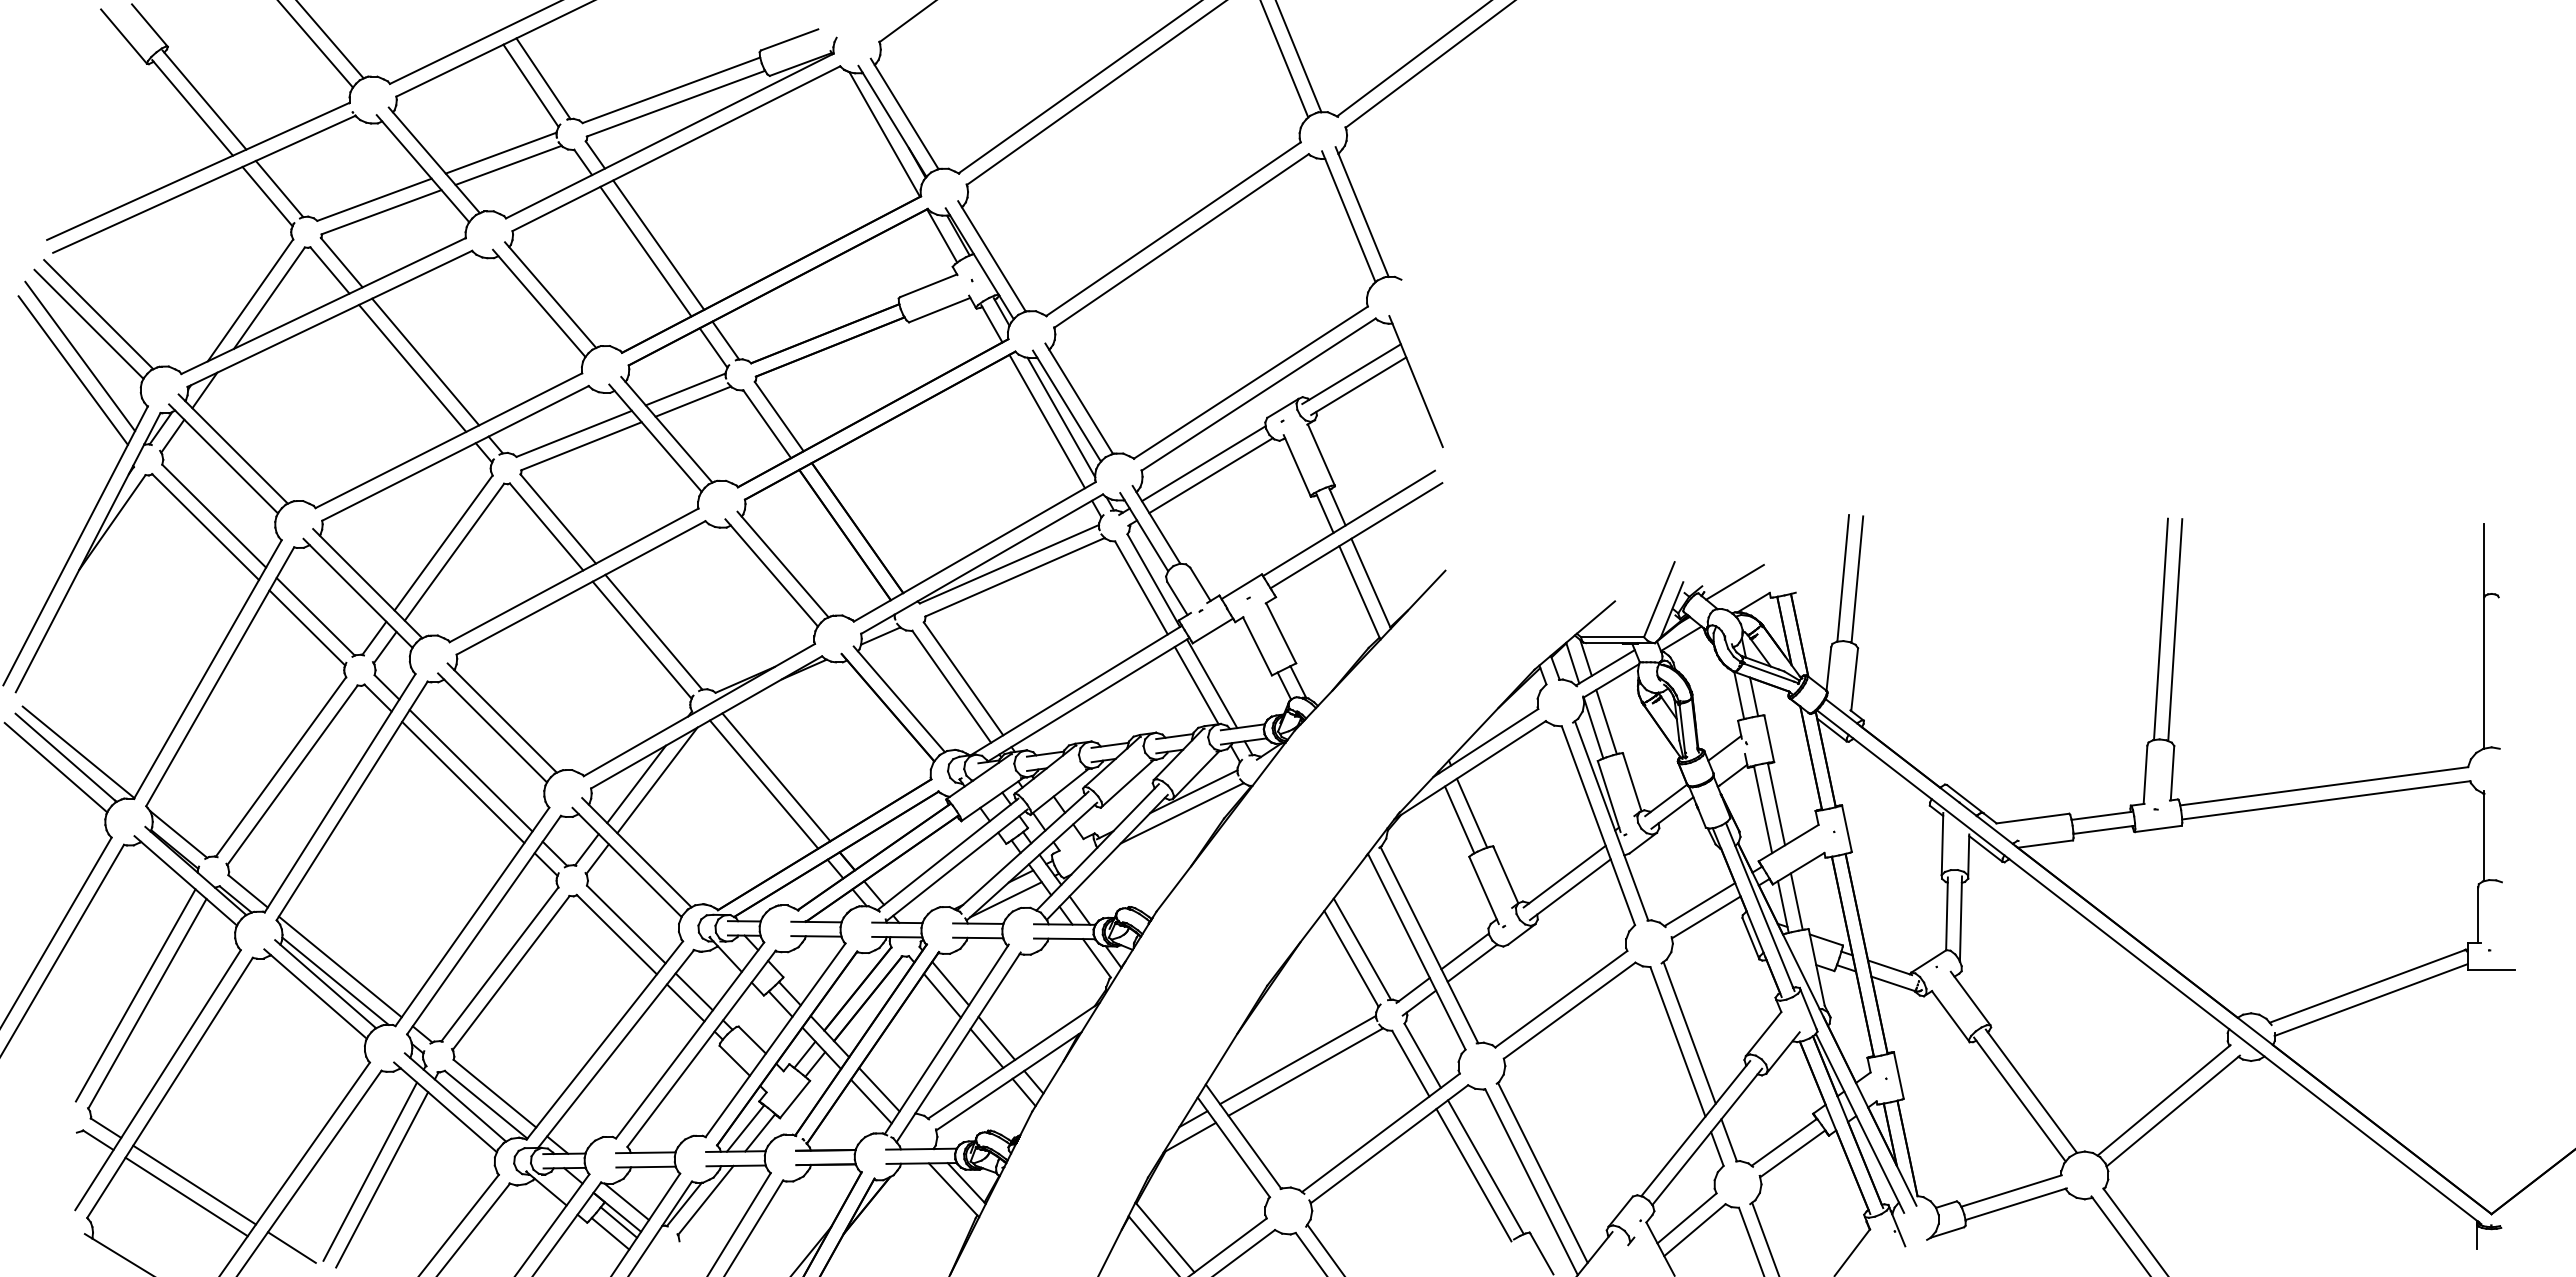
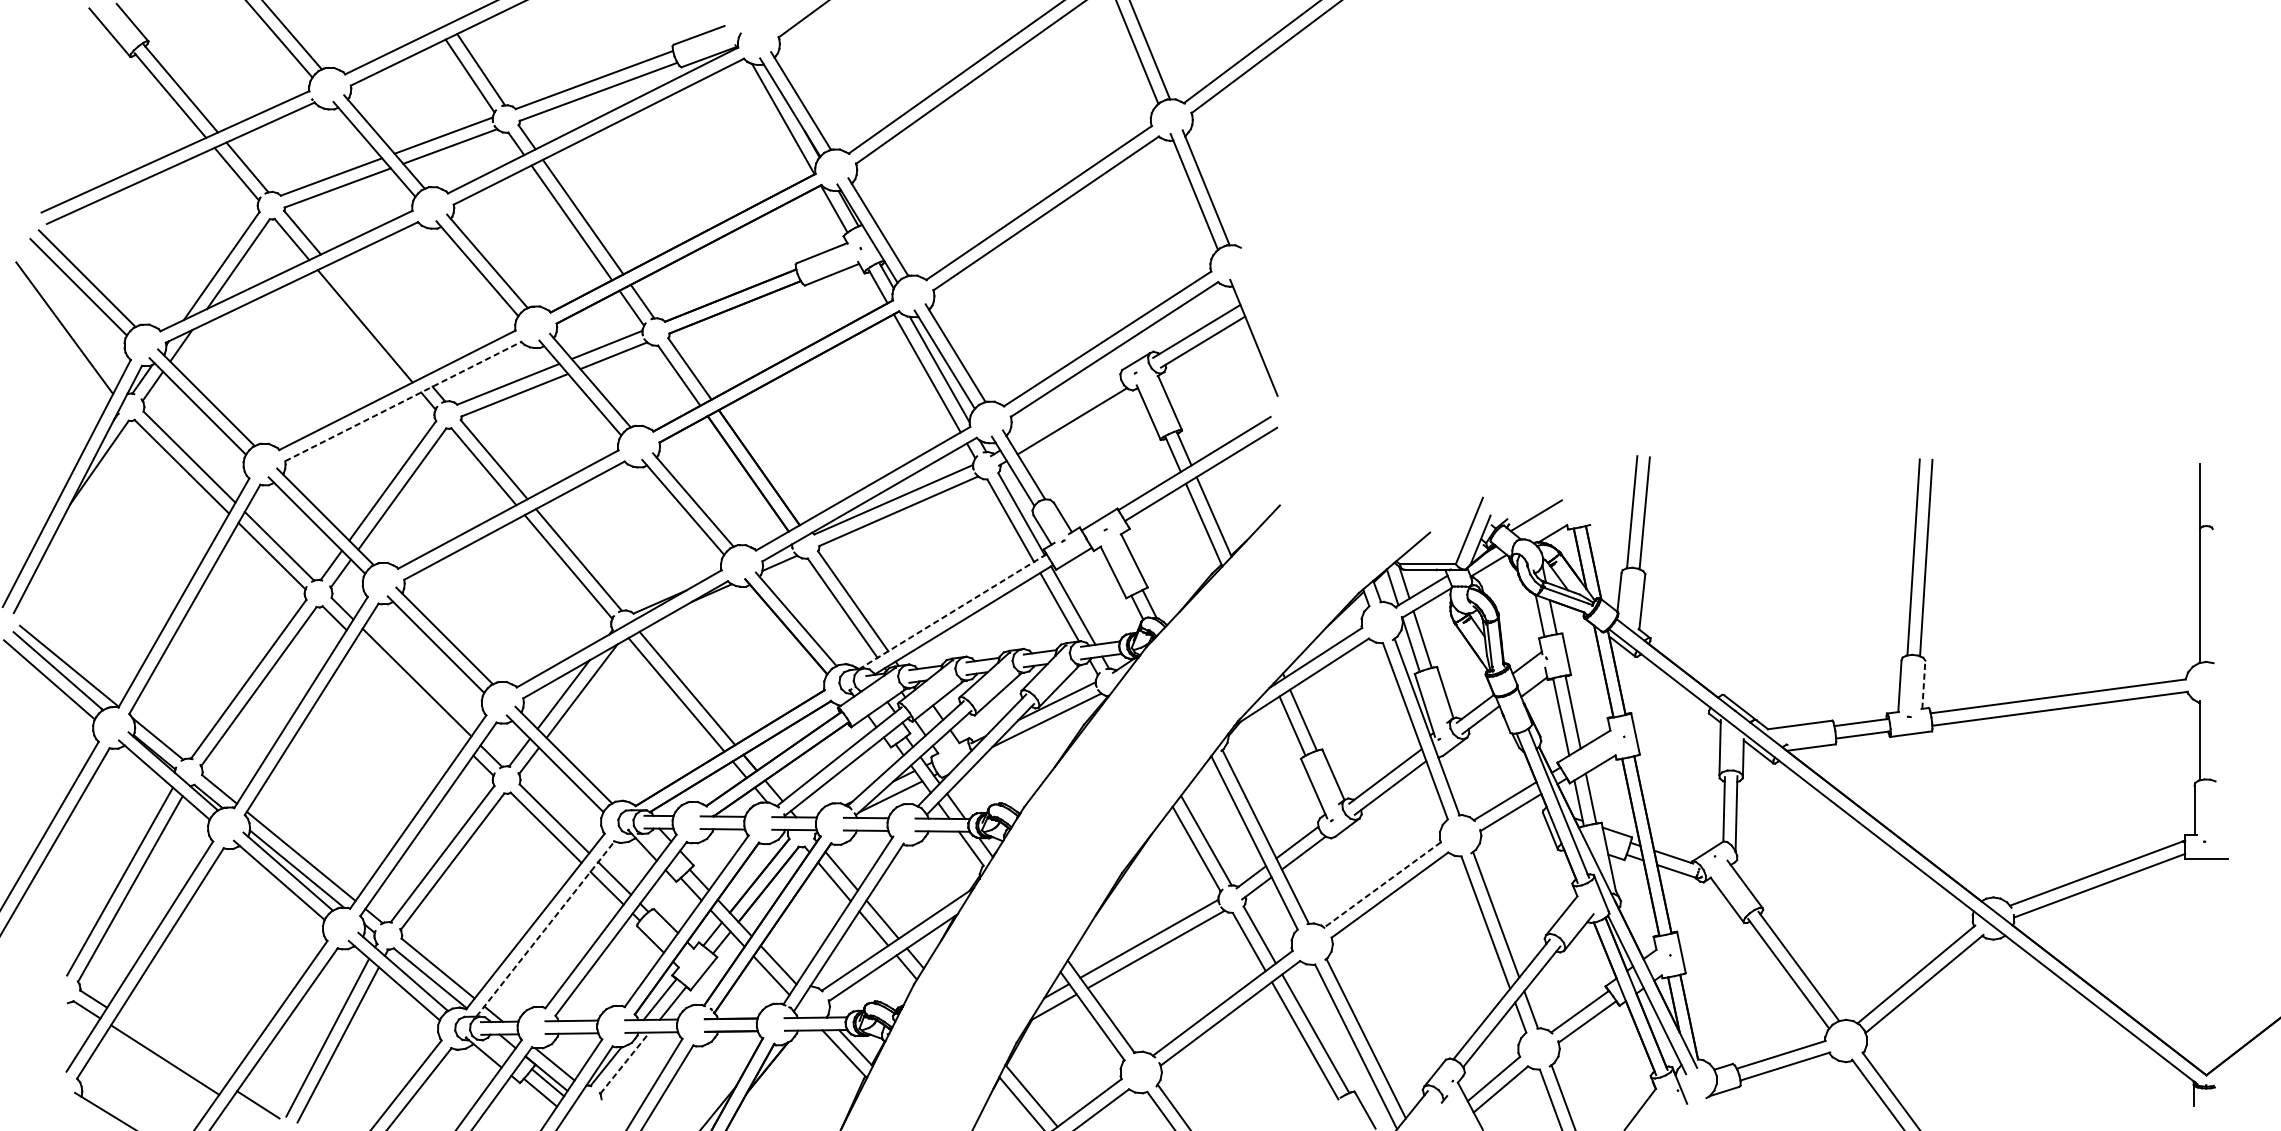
line: (80, 356) -> (71, 315), removed
line: (425, 361) -> (376, 320), removed
line: (455, 453) -> (403, 401), solid -> dashed
line: (1203, 463) -> (1065, 410), removed
line: (1076, 690) -> (953, 611), solid -> dashed
line: (2172, 772) -> (1923, 684), solid -> dashed
line: (463, 782) -> (410, 693), removed
line: (1561, 999) -> (1382, 885), solid -> dashed
line: (616, 1049) -> (545, 929), solid -> dashed
line: (194, 1184) -> (172, 1049), removed
line: (706, 1200) -> (625, 1063), solid -> dashed

